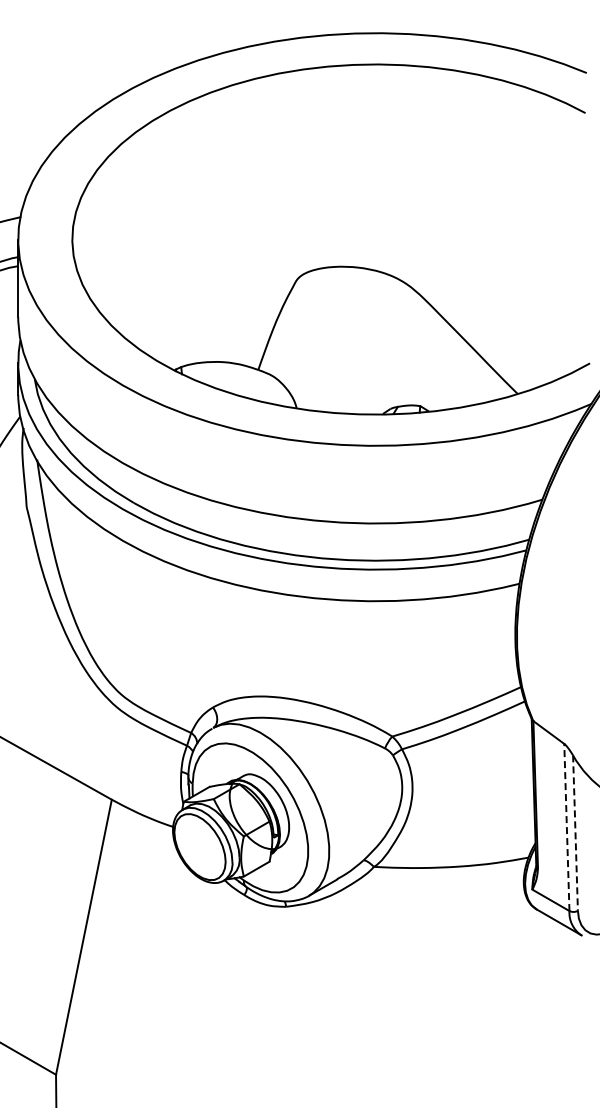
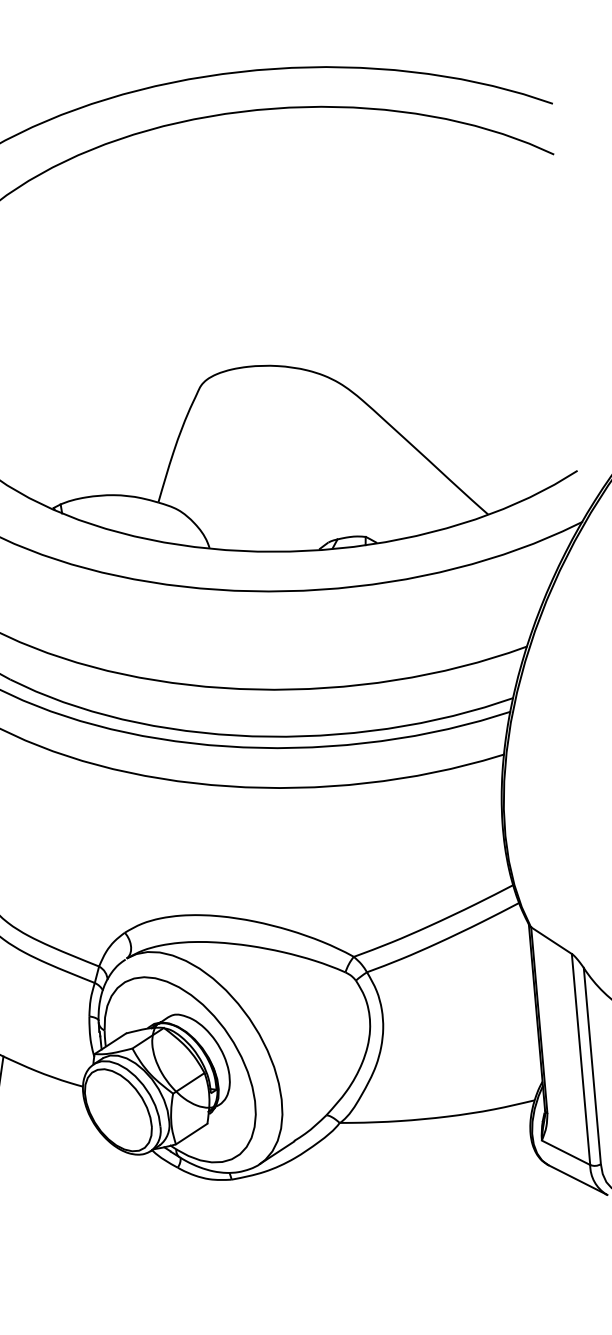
line: (566, 827) -> (580, 1059), dashed -> solid
line: (575, 833) -> (592, 1066), dashed -> solid

